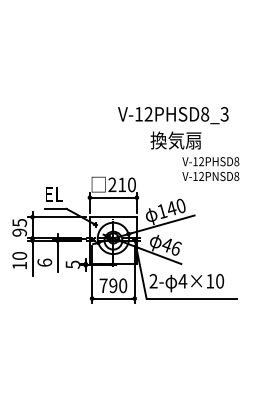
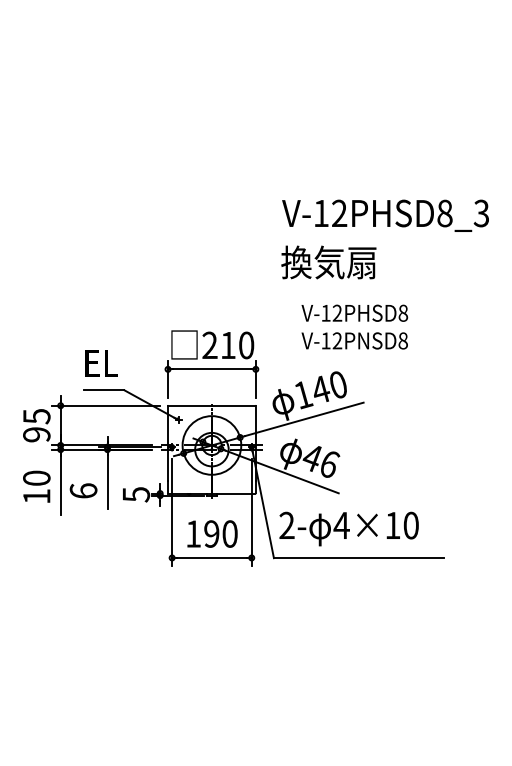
text: (173, 115) -> (385, 215), moved
text: (210, 168) -> (354, 325), moved
text: (103, 285) -> (193, 533), 790 -> 190

